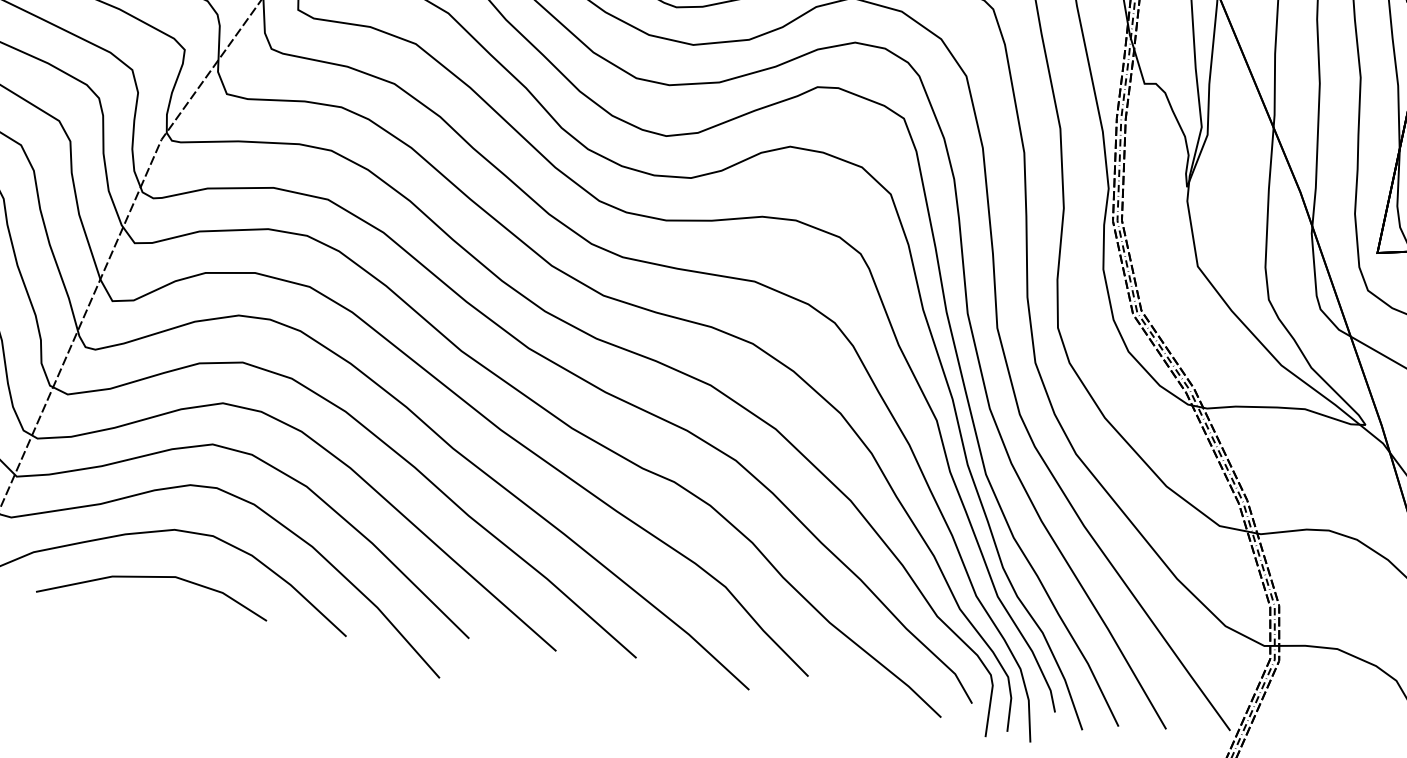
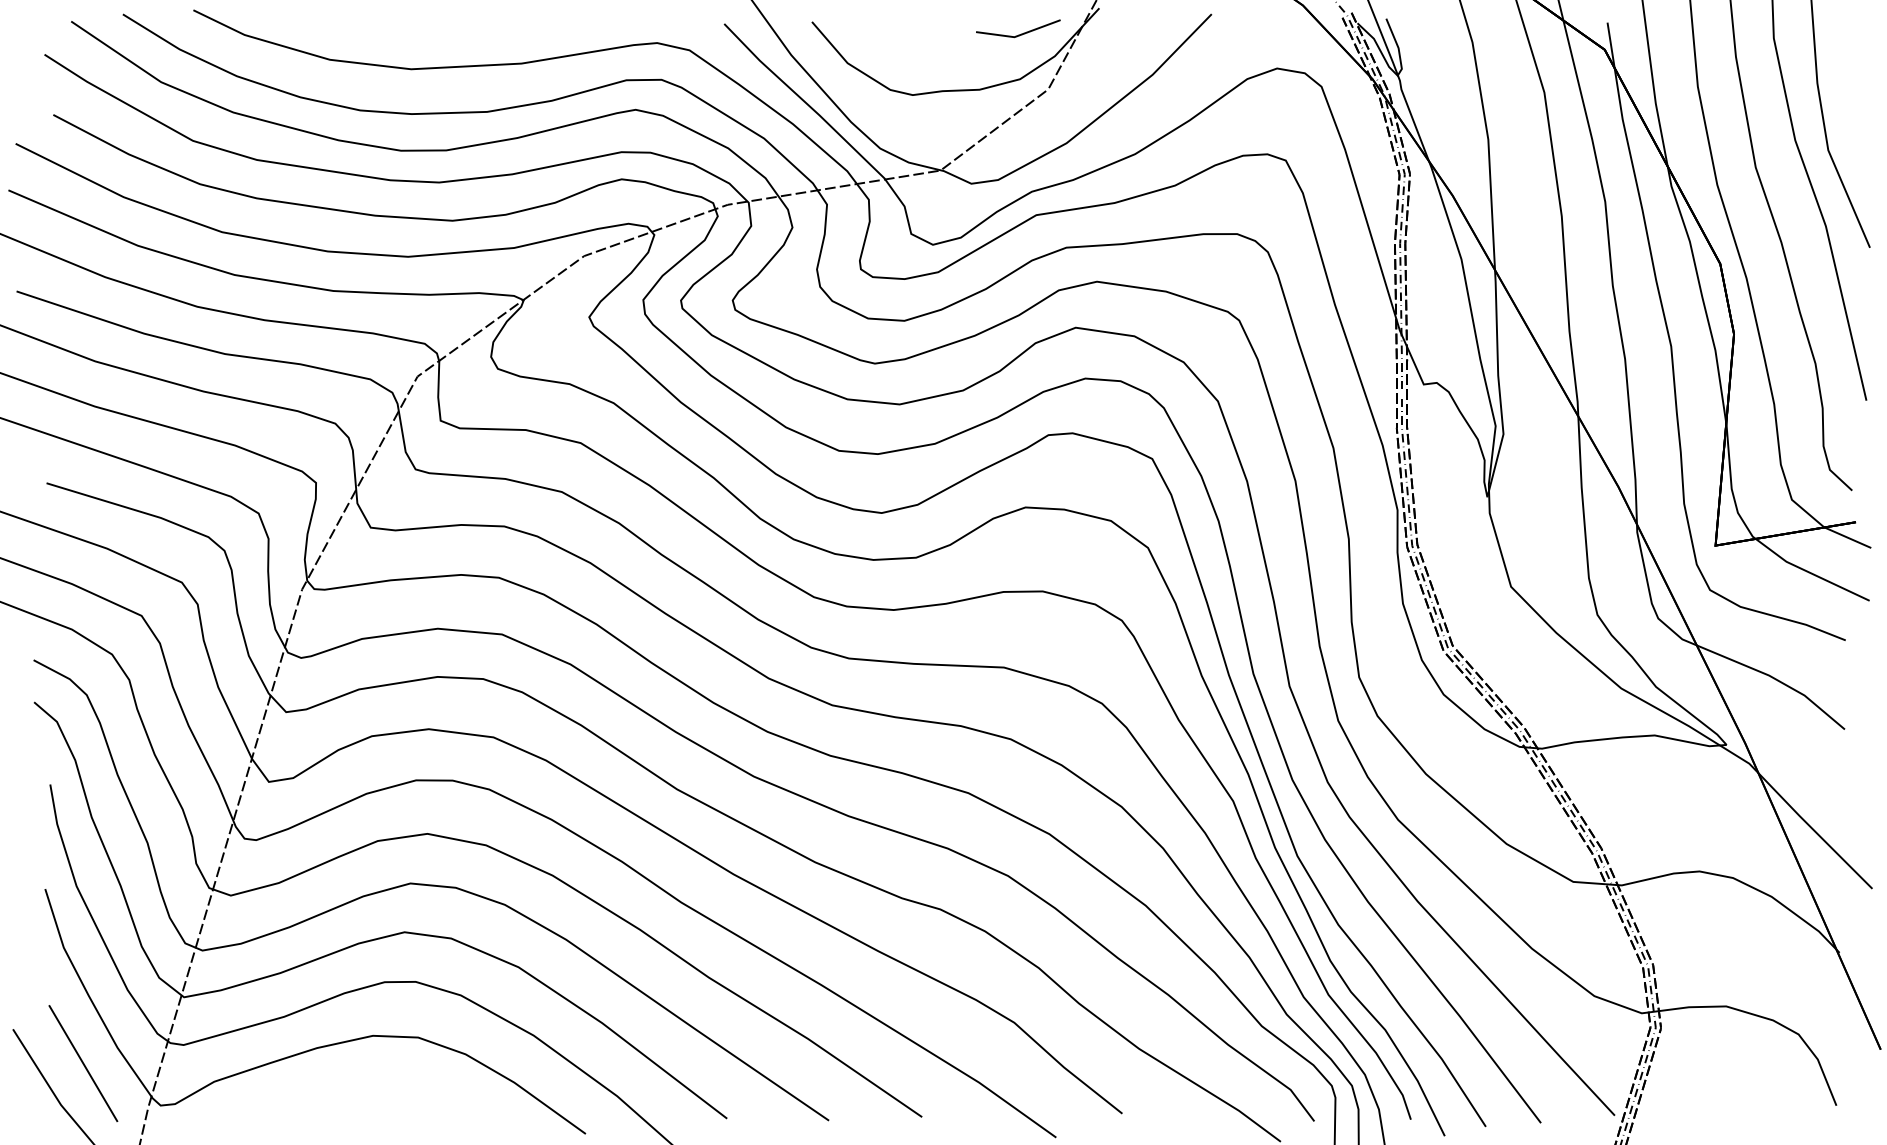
line: (151, 578) -> (353, 1094), removed

